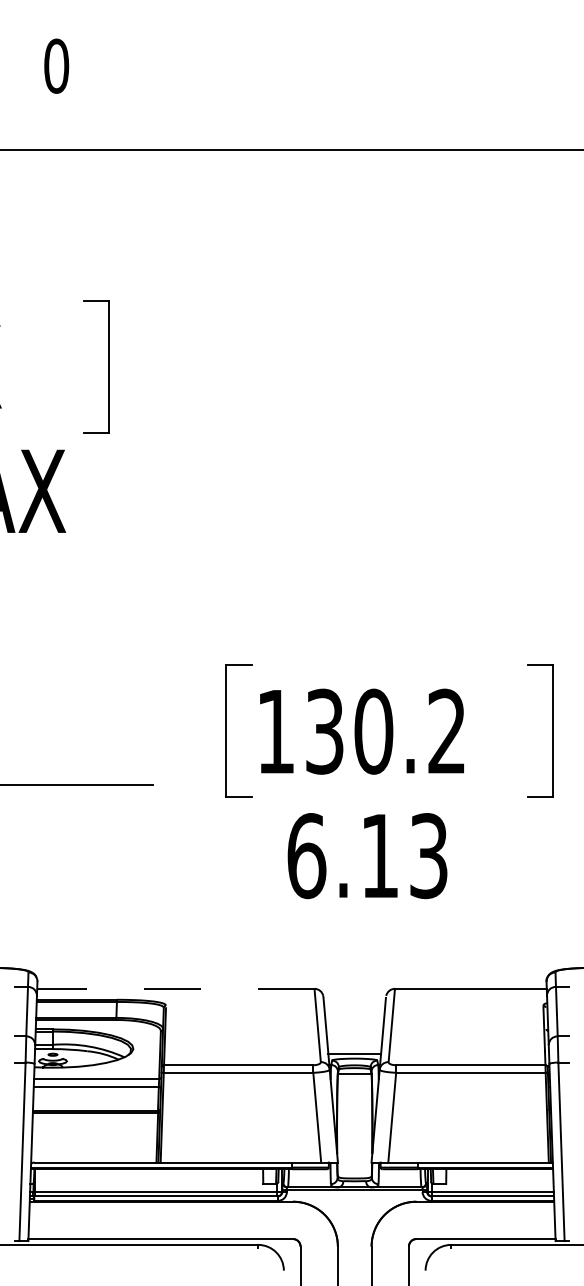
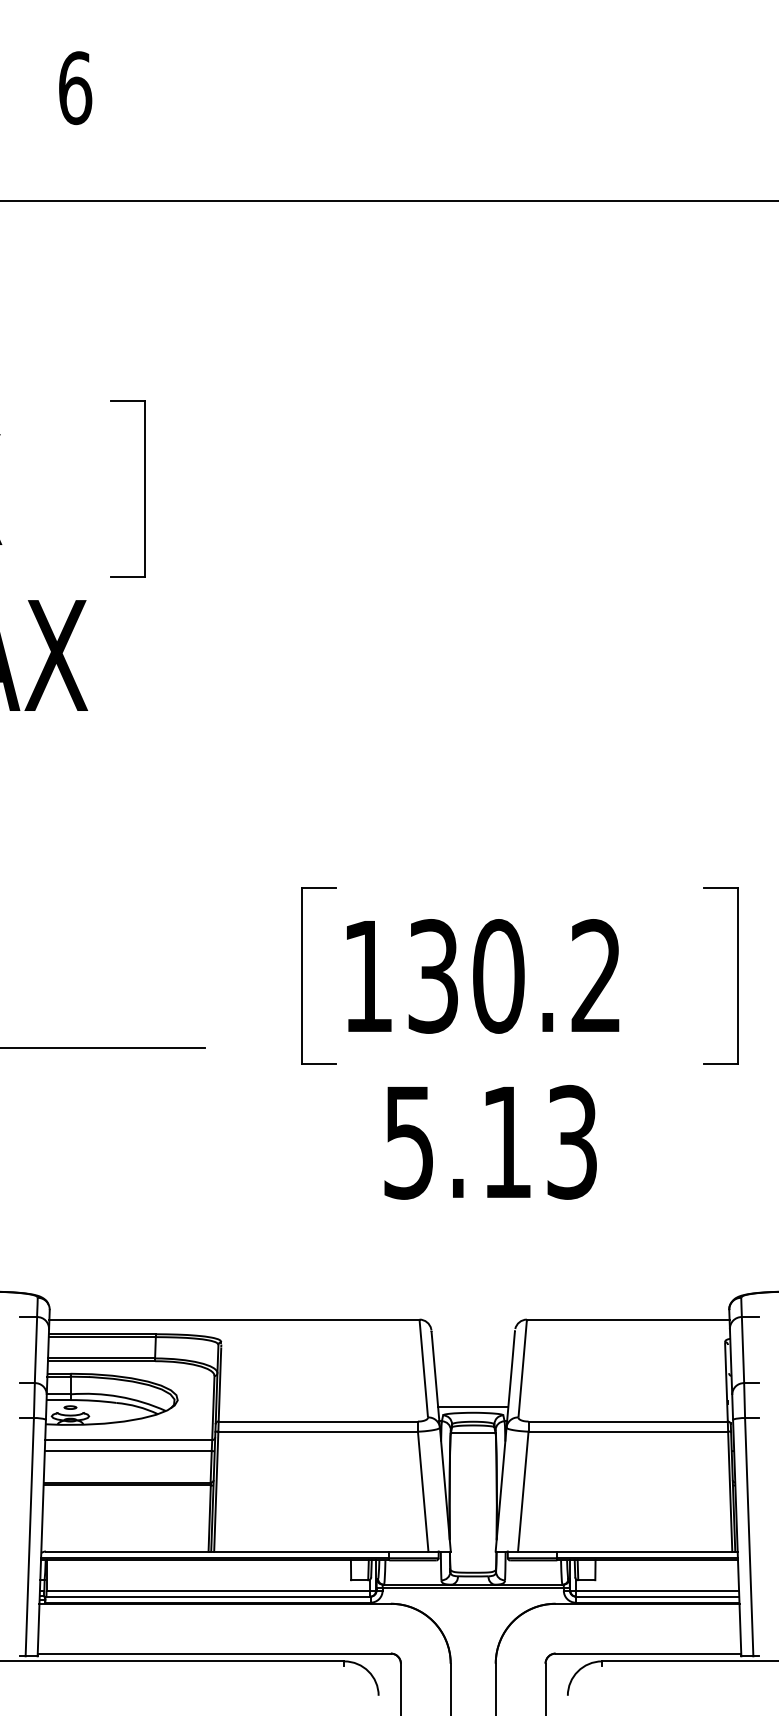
text: (56, 65) -> (75, 87), 0 -> 6
text: (306, 856) -> (408, 1142), 6.13 -> 5.13
line: (175, 988) -> (233, 1319), dashed -> solid

